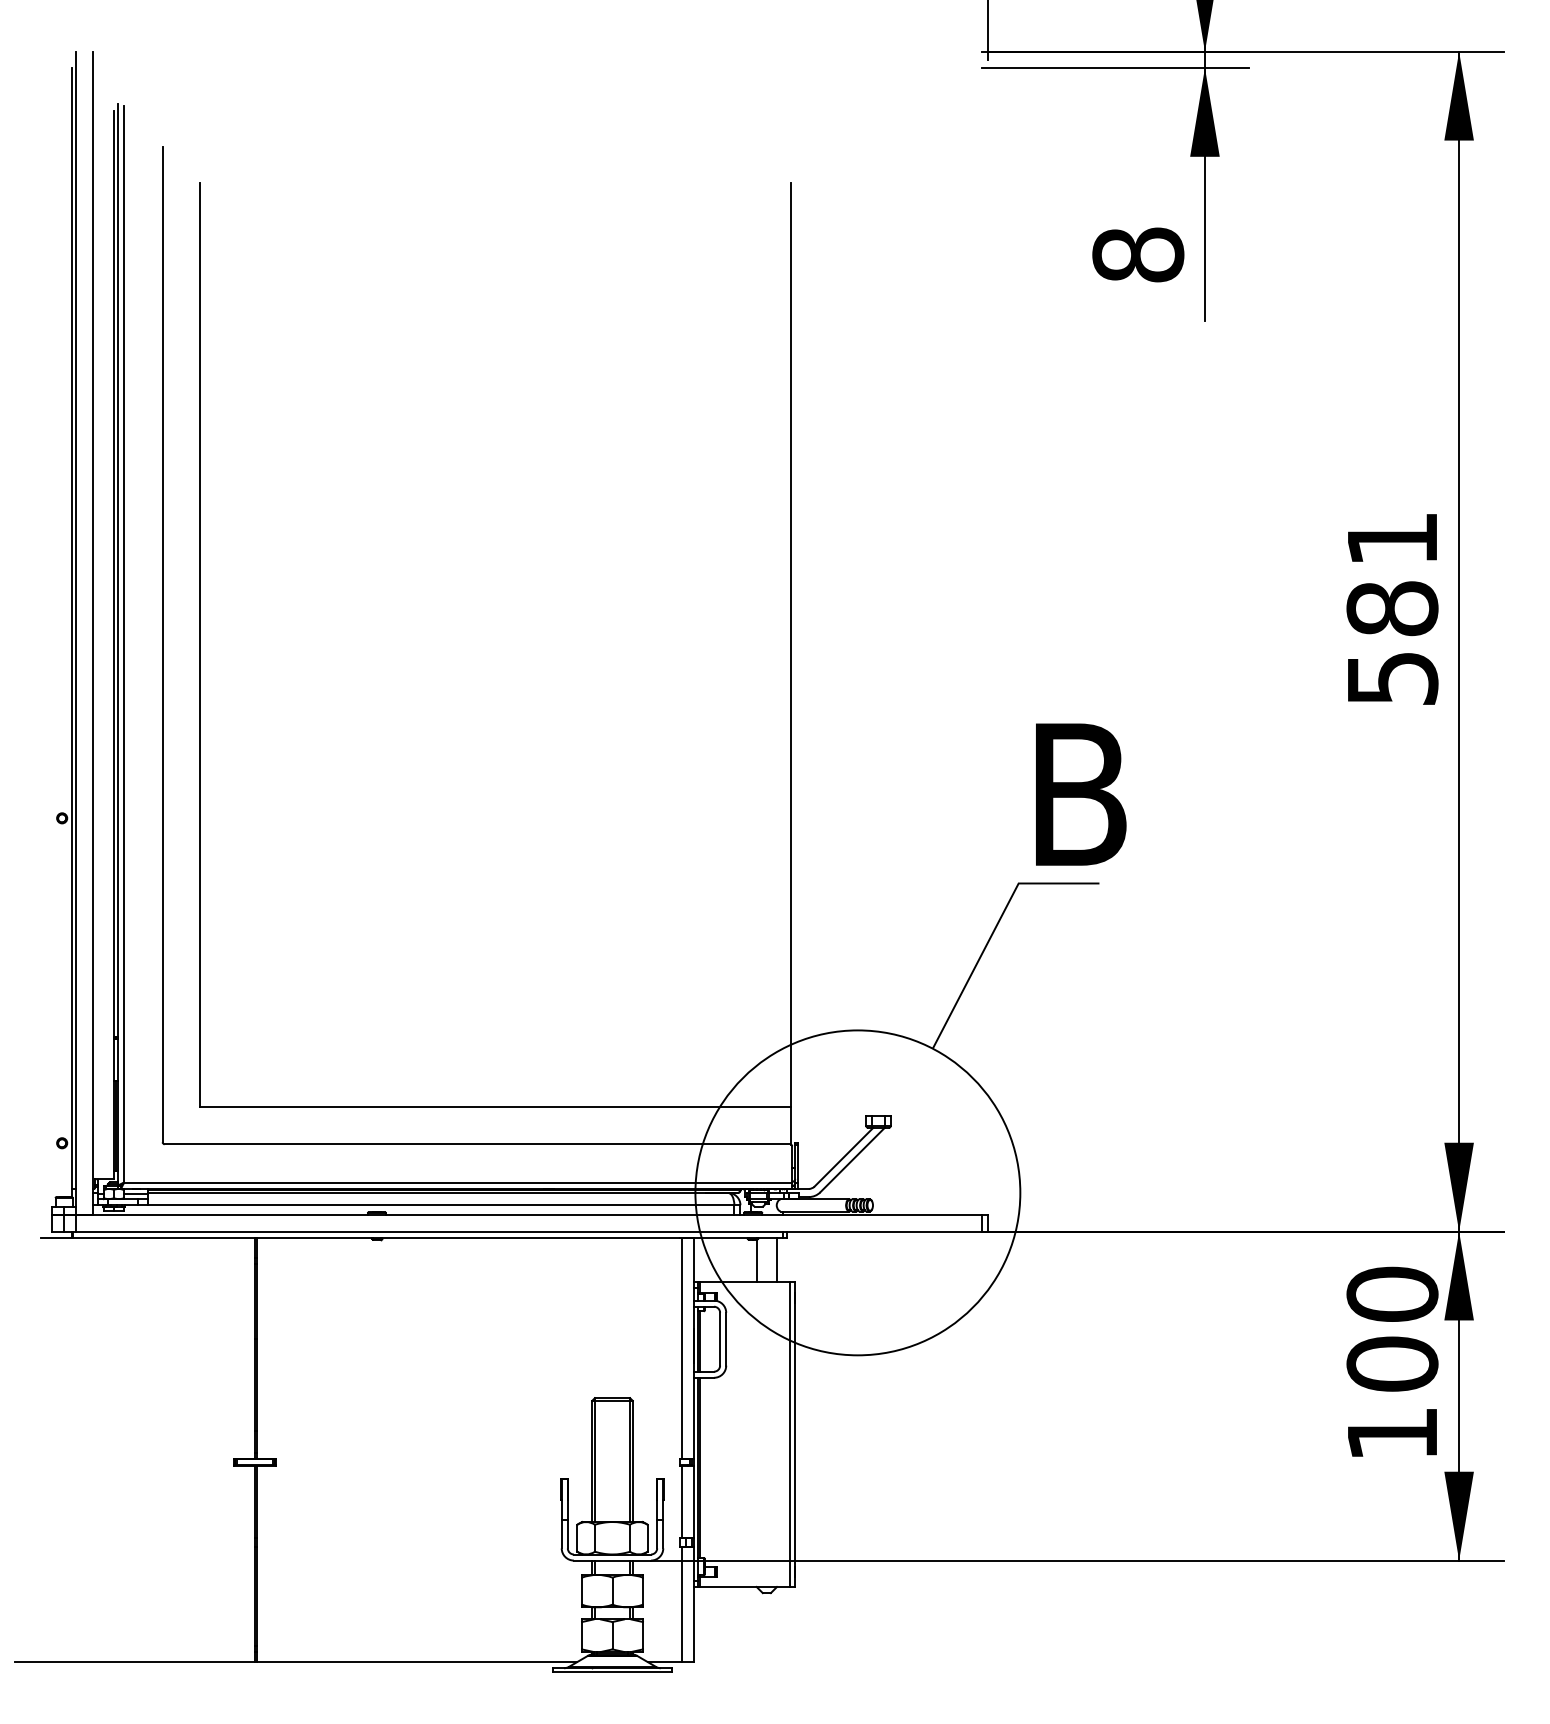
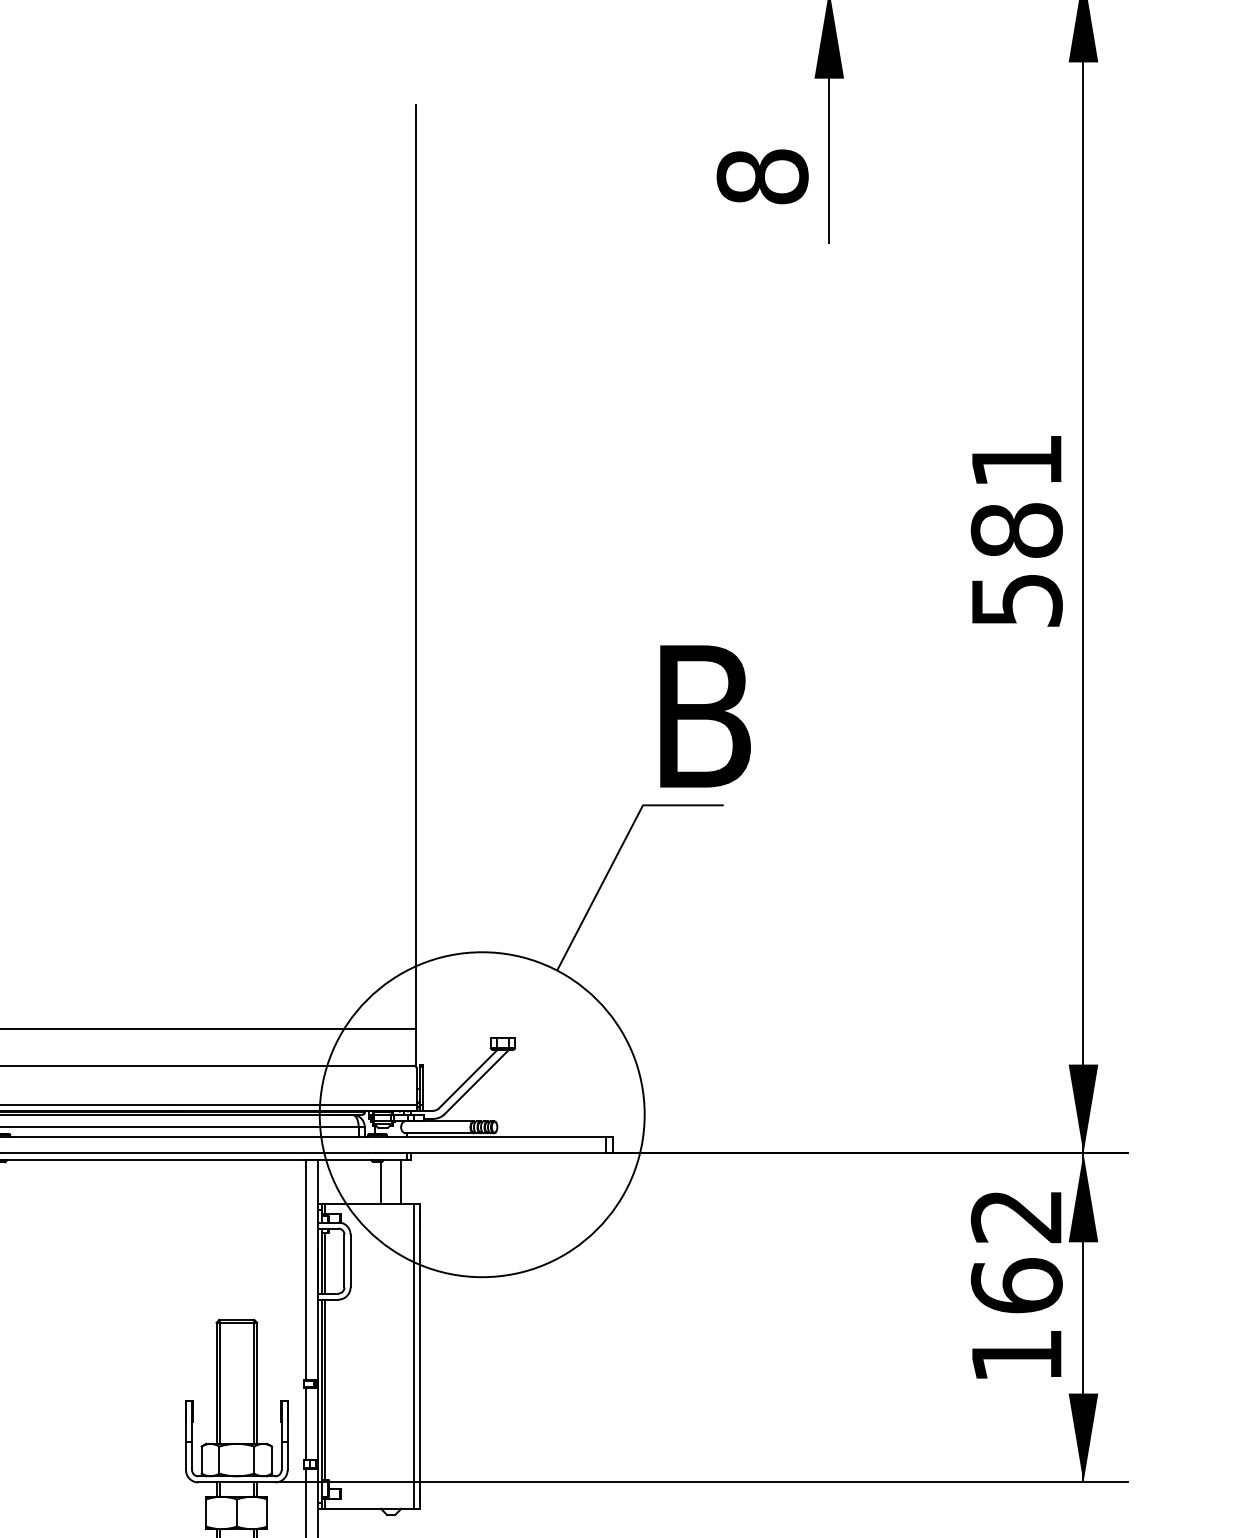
text: (1392, 1328) -> (1016, 1250), 100 -> 162

